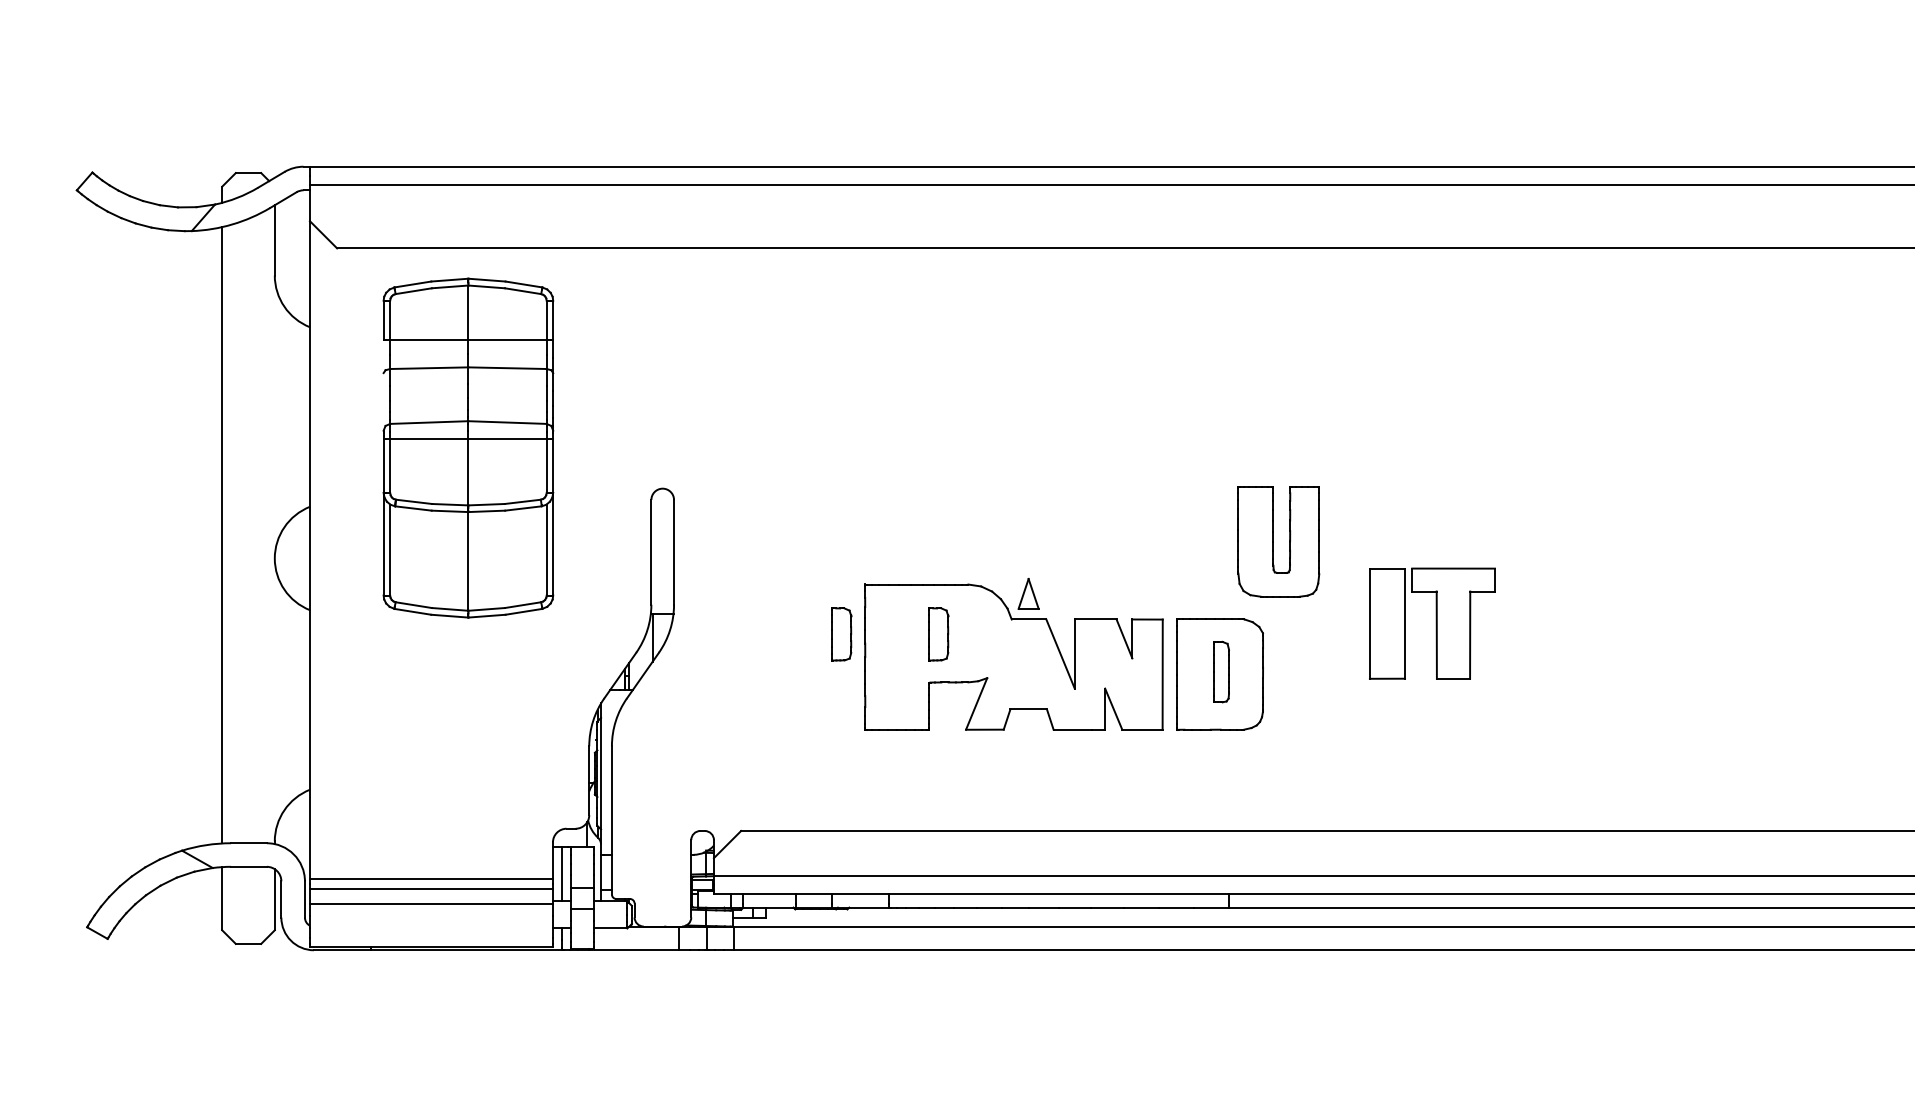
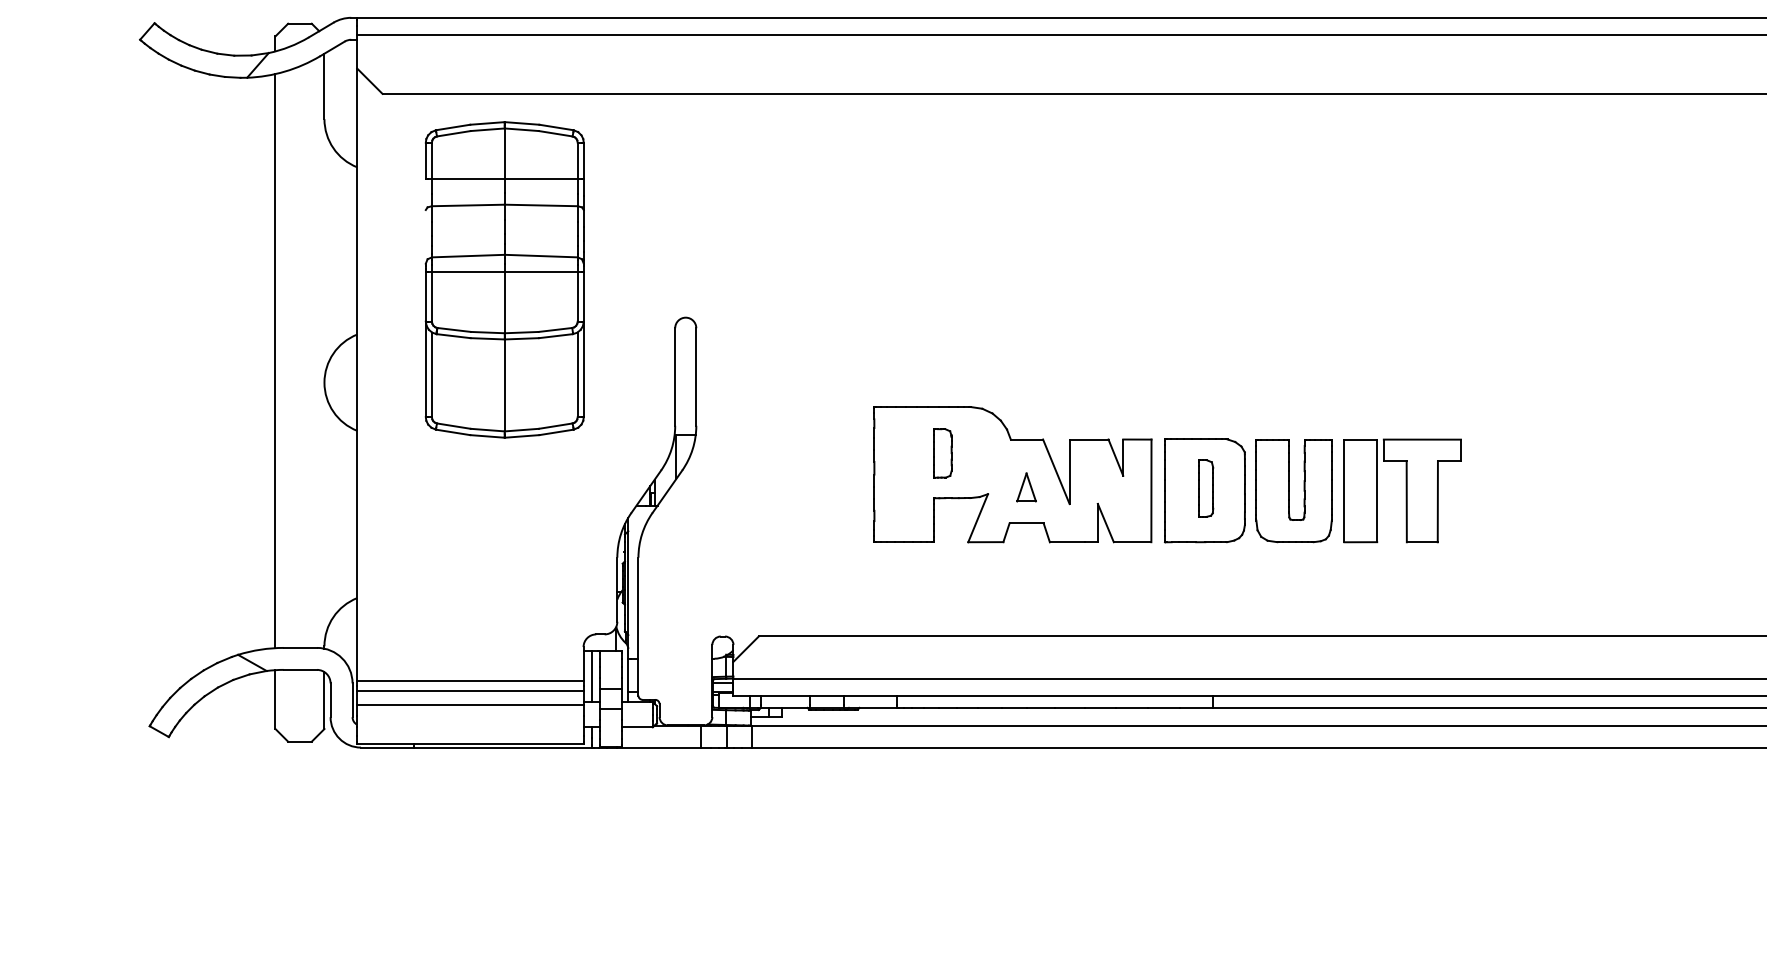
part: (1278, 541) -> (1293, 490), moved
part: (1028, 593) -> (1026, 487), moved
part: (1432, 623) -> (1402, 490), moved
part: (841, 634) -> (852, 453), removed

